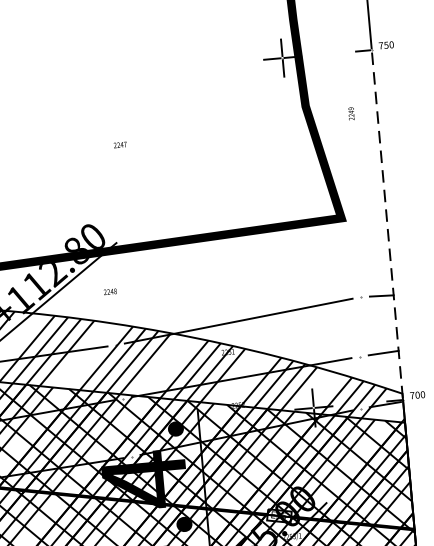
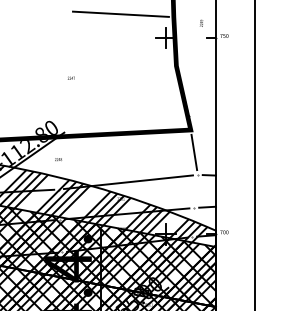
line: (197, 21) -> (120, 13), added
text: (351, 112) -> (201, 22), moved
line: (388, 223) -> (216, 135), dashed -> solid
line: (351, 257) -> (194, 152), added

